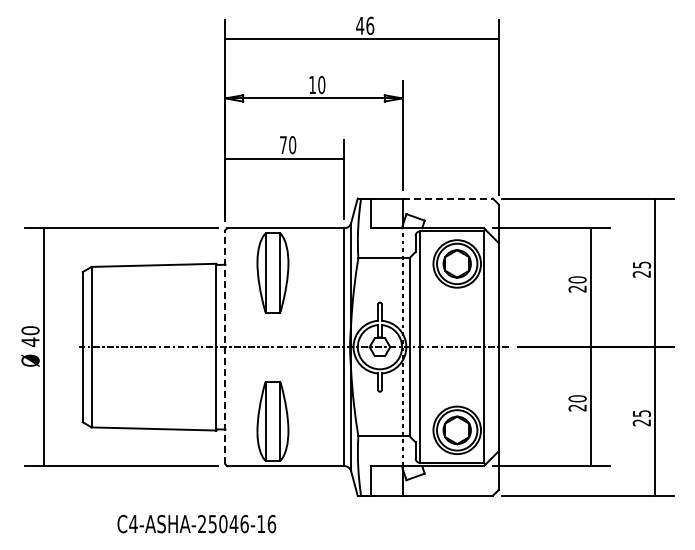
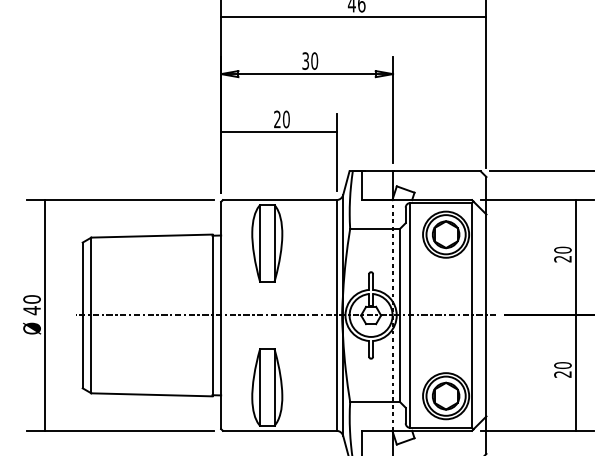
text: (312, 84) -> (305, 60), 10 -> 30
text: (283, 145) -> (277, 119), 70 -> 20
line: (448, 198) -> (437, 171), dashed -> solid
line: (225, 346) -> (221, 314), dashed -> solid

